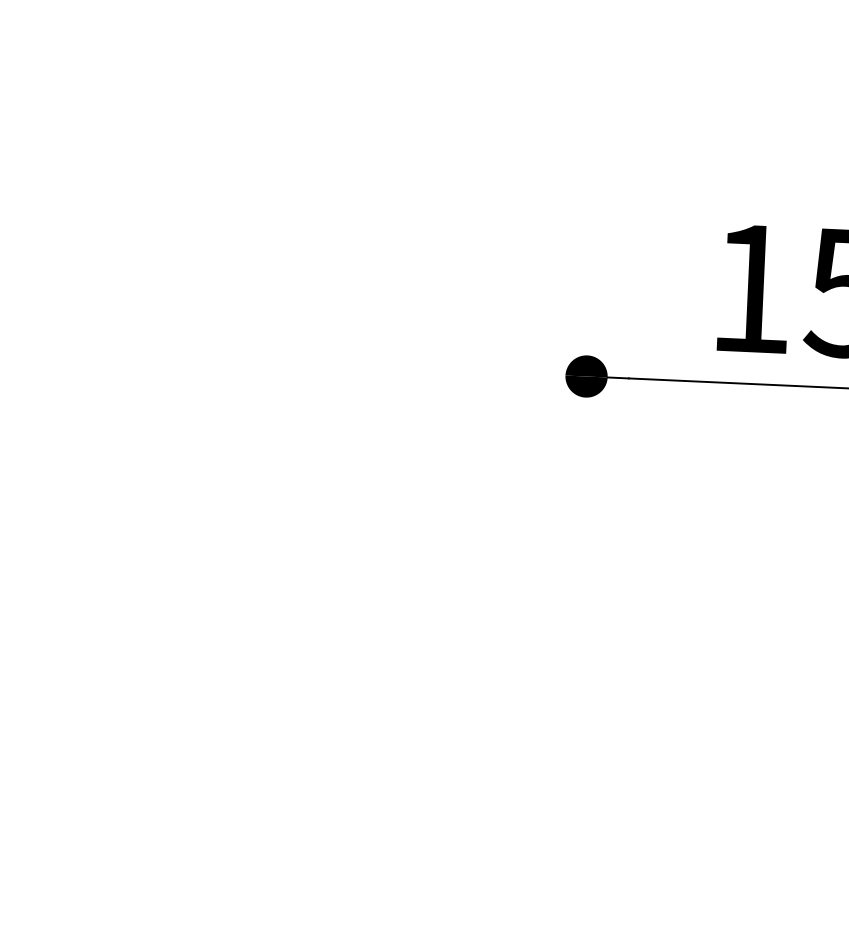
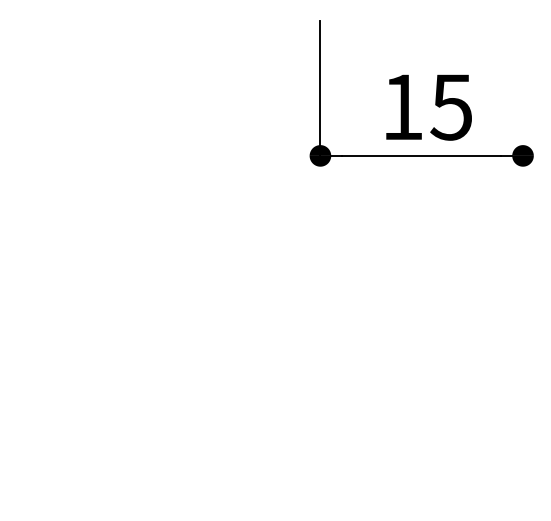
line: (592, 242) -> (320, 87), added

